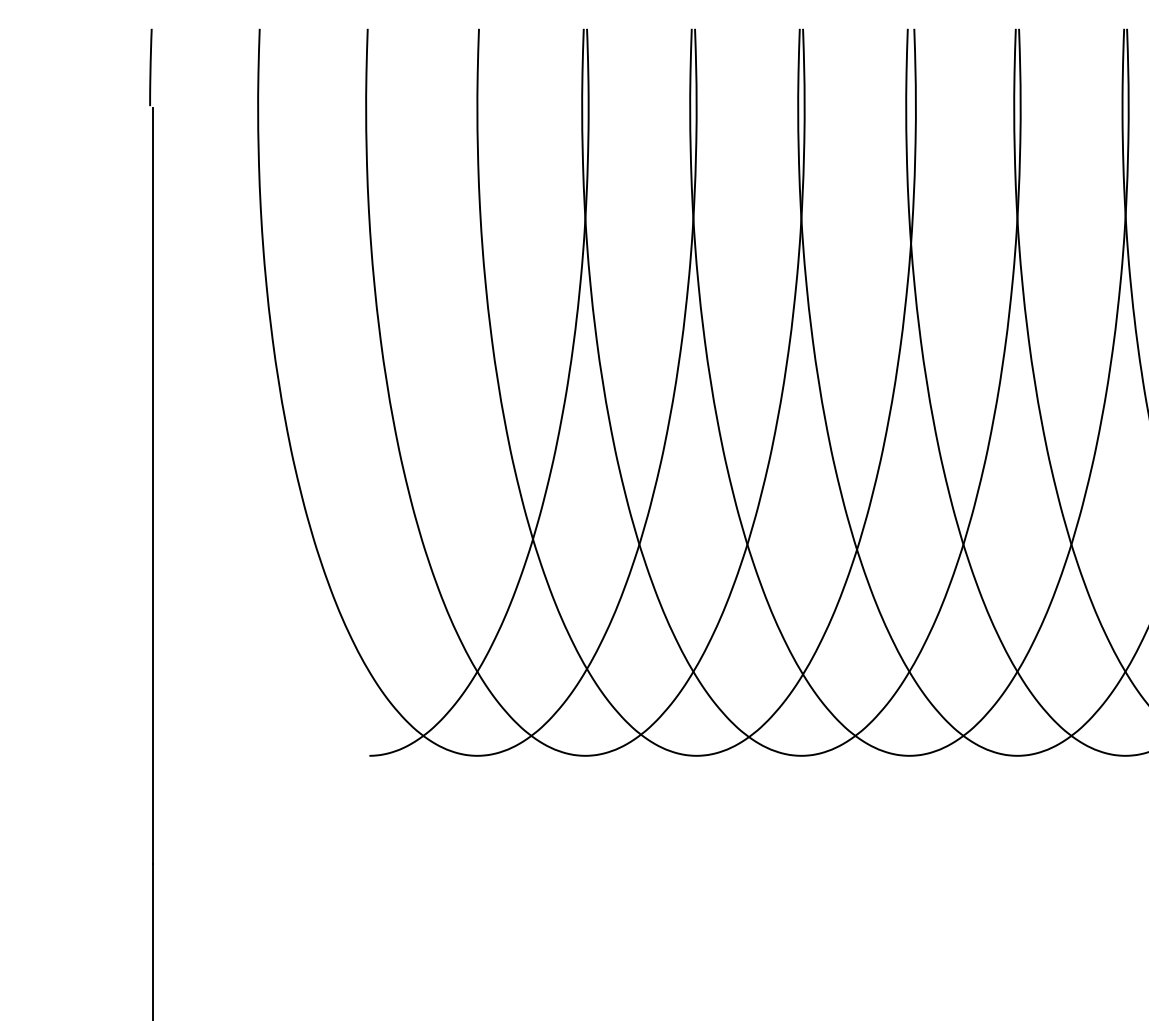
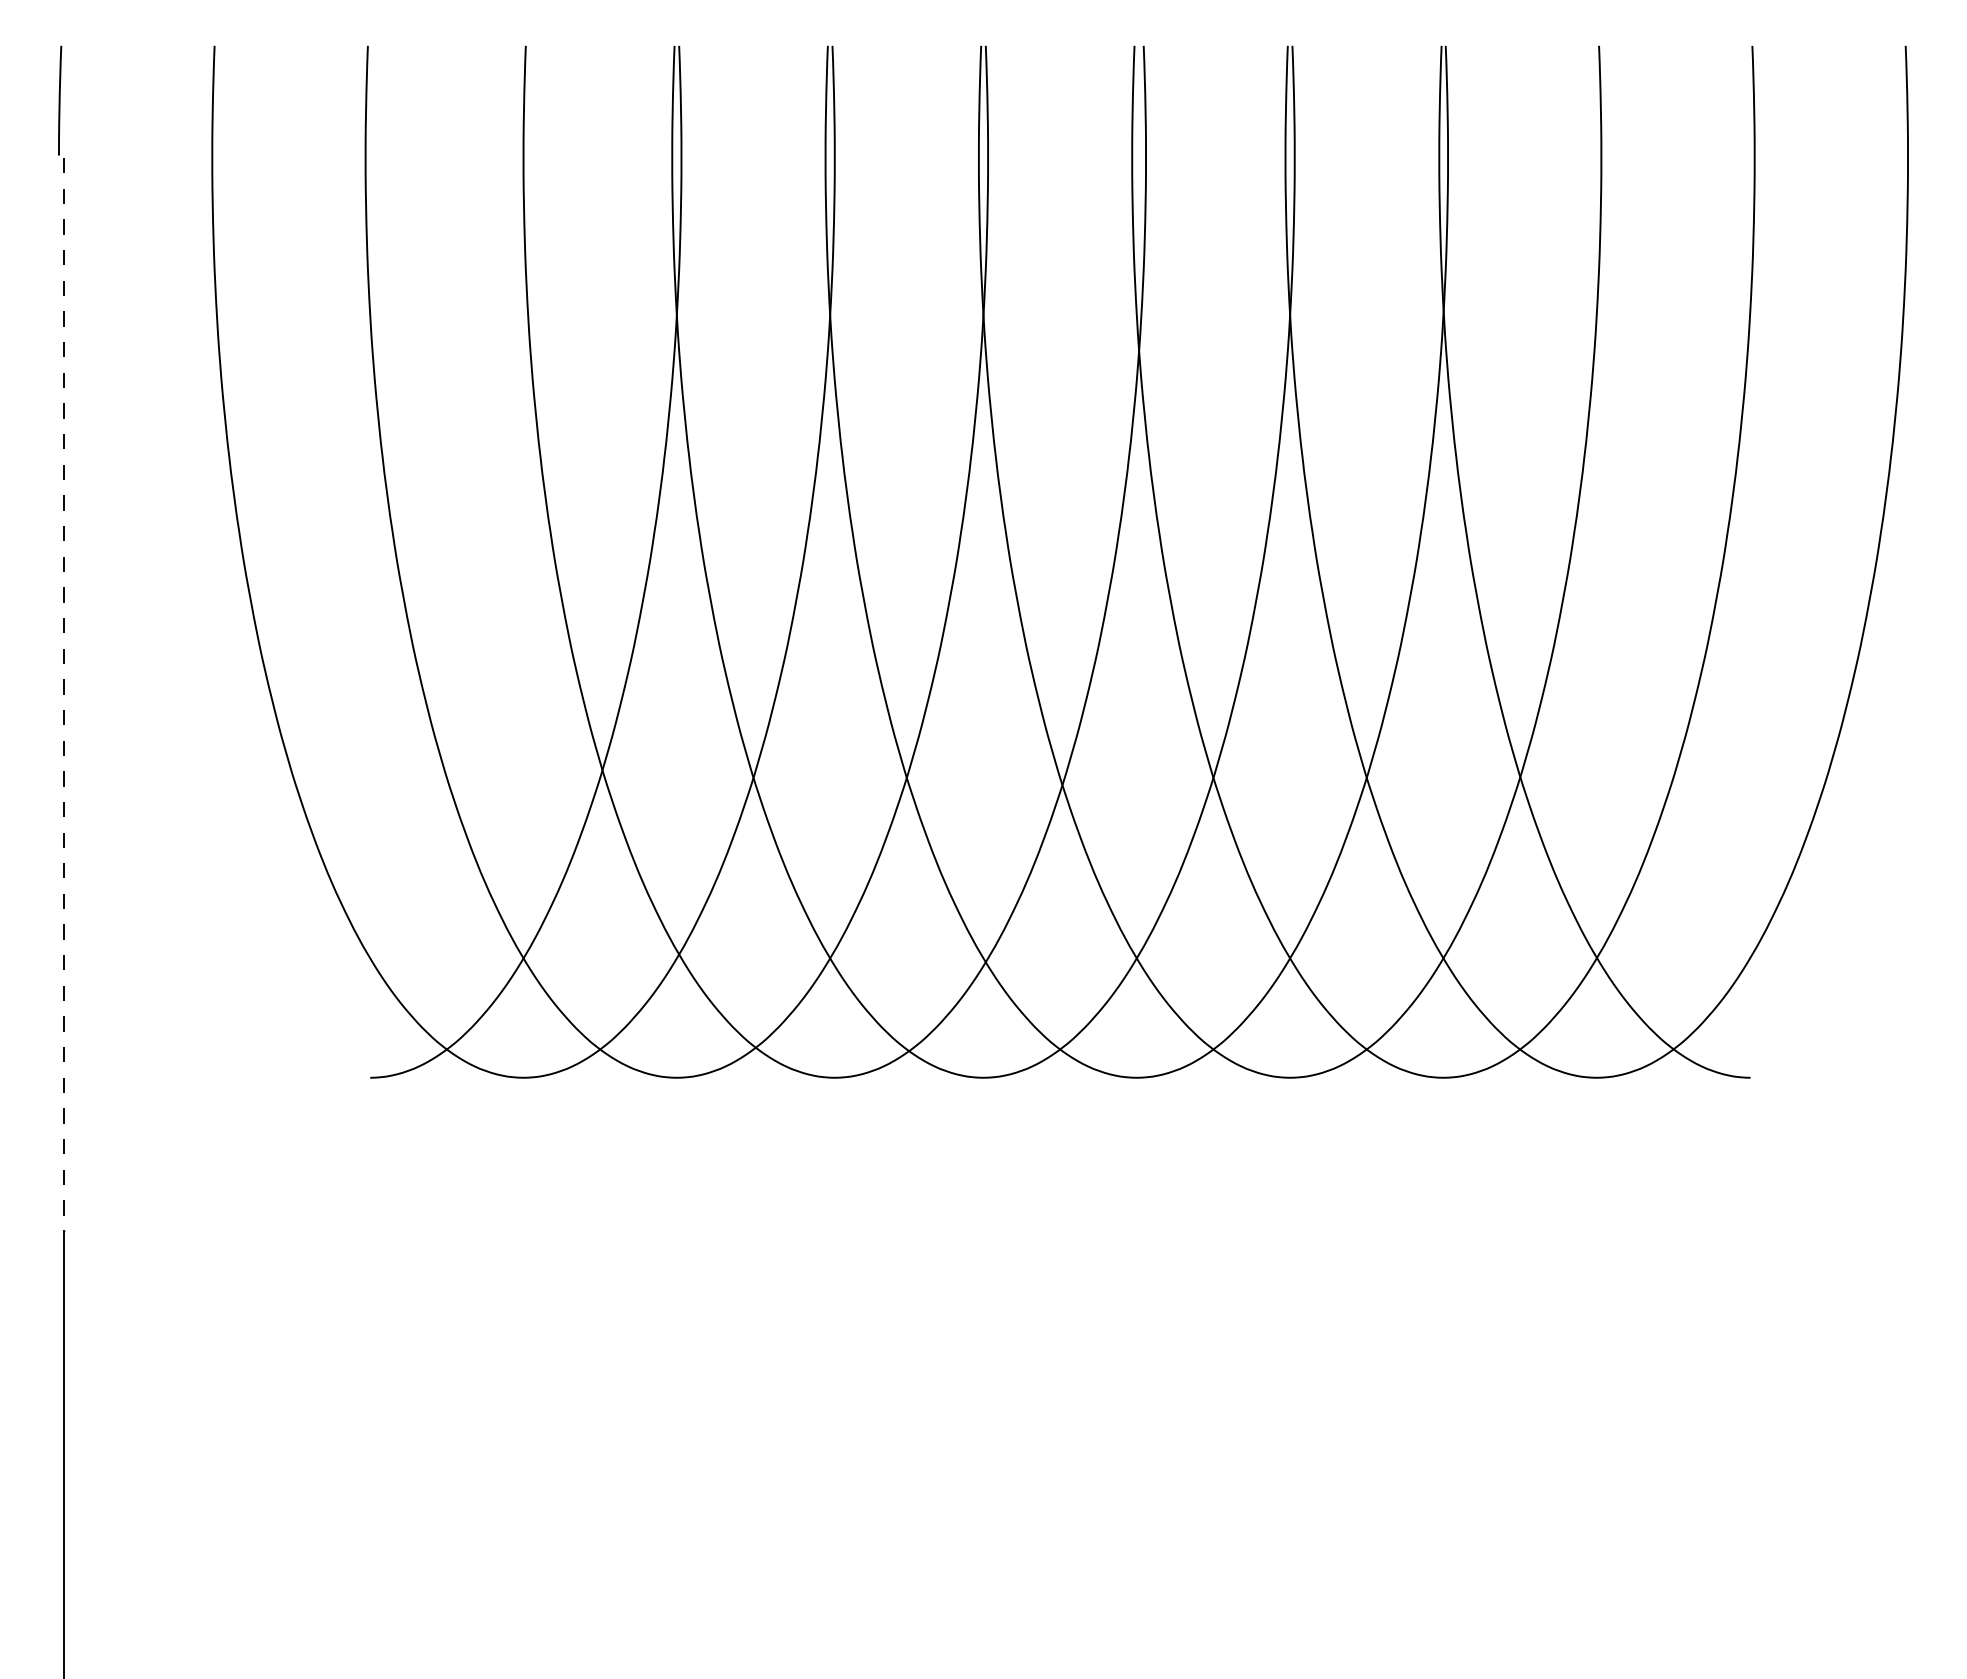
line: (153, 485) -> (63, 694), solid -> dashed

